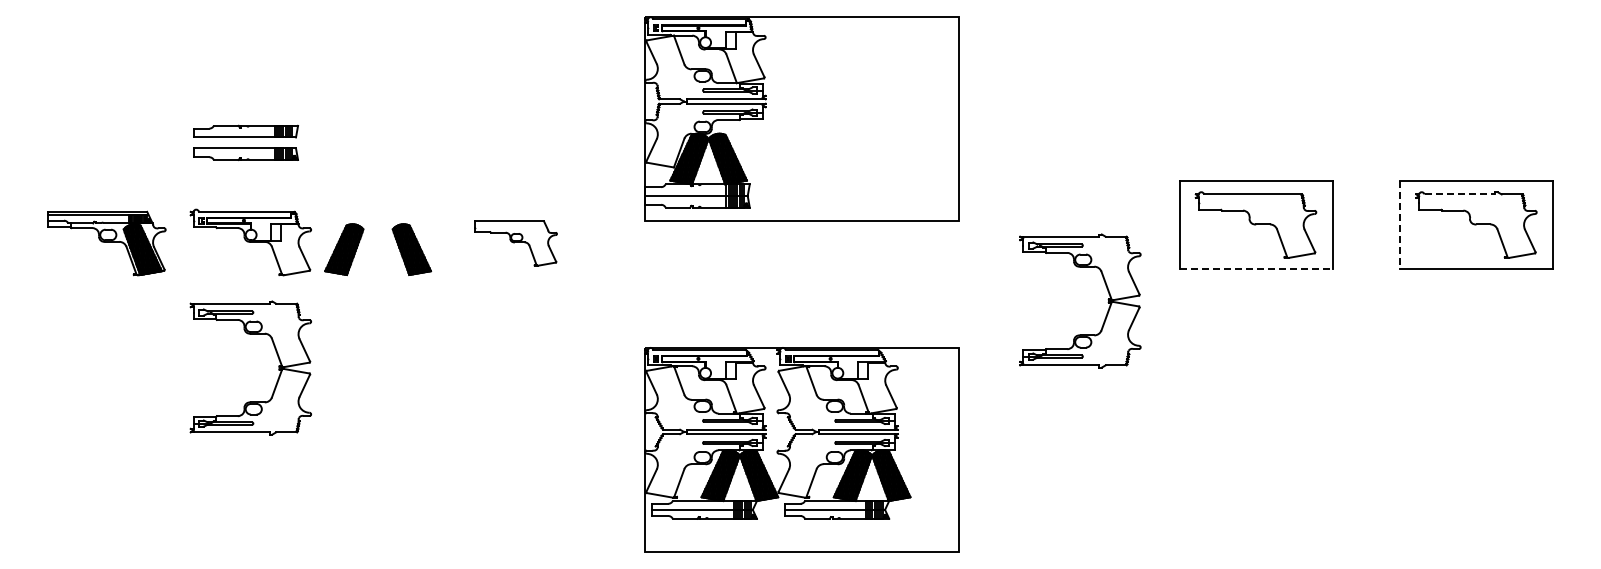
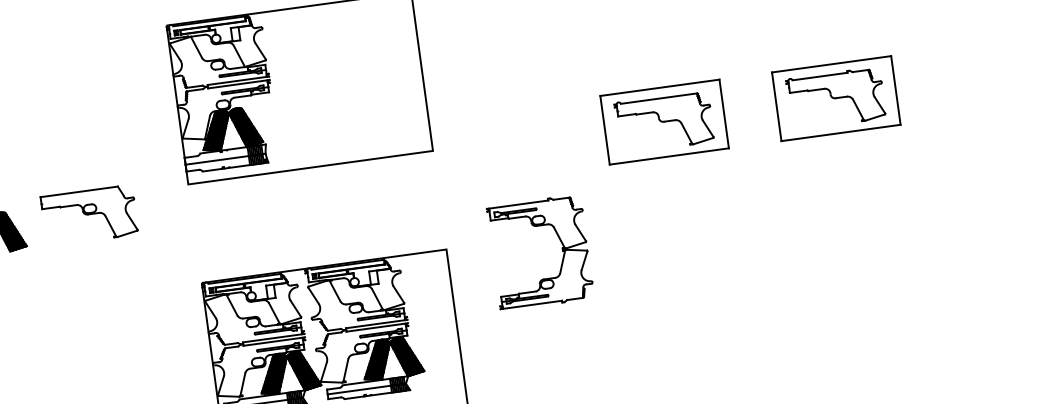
line: (1460, 194) -> (820, 76), dashed -> solid
line: (1400, 225) -> (777, 107), dashed -> solid
part: (515, 243) -> (89, 215), size x1.43
line: (1256, 269) -> (669, 156), dashed -> solid
part: (1107, 299) -> (561, 248), moved

